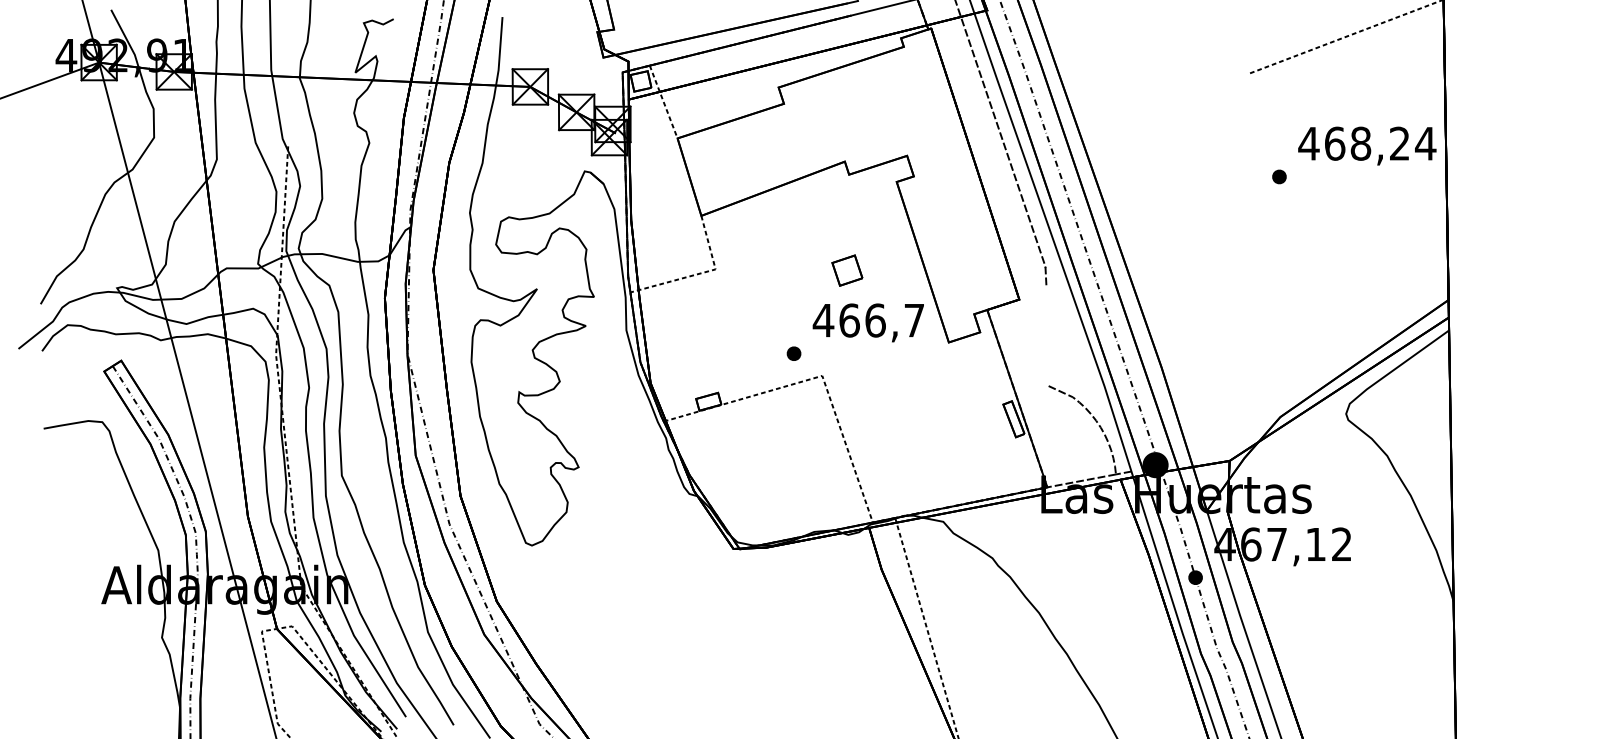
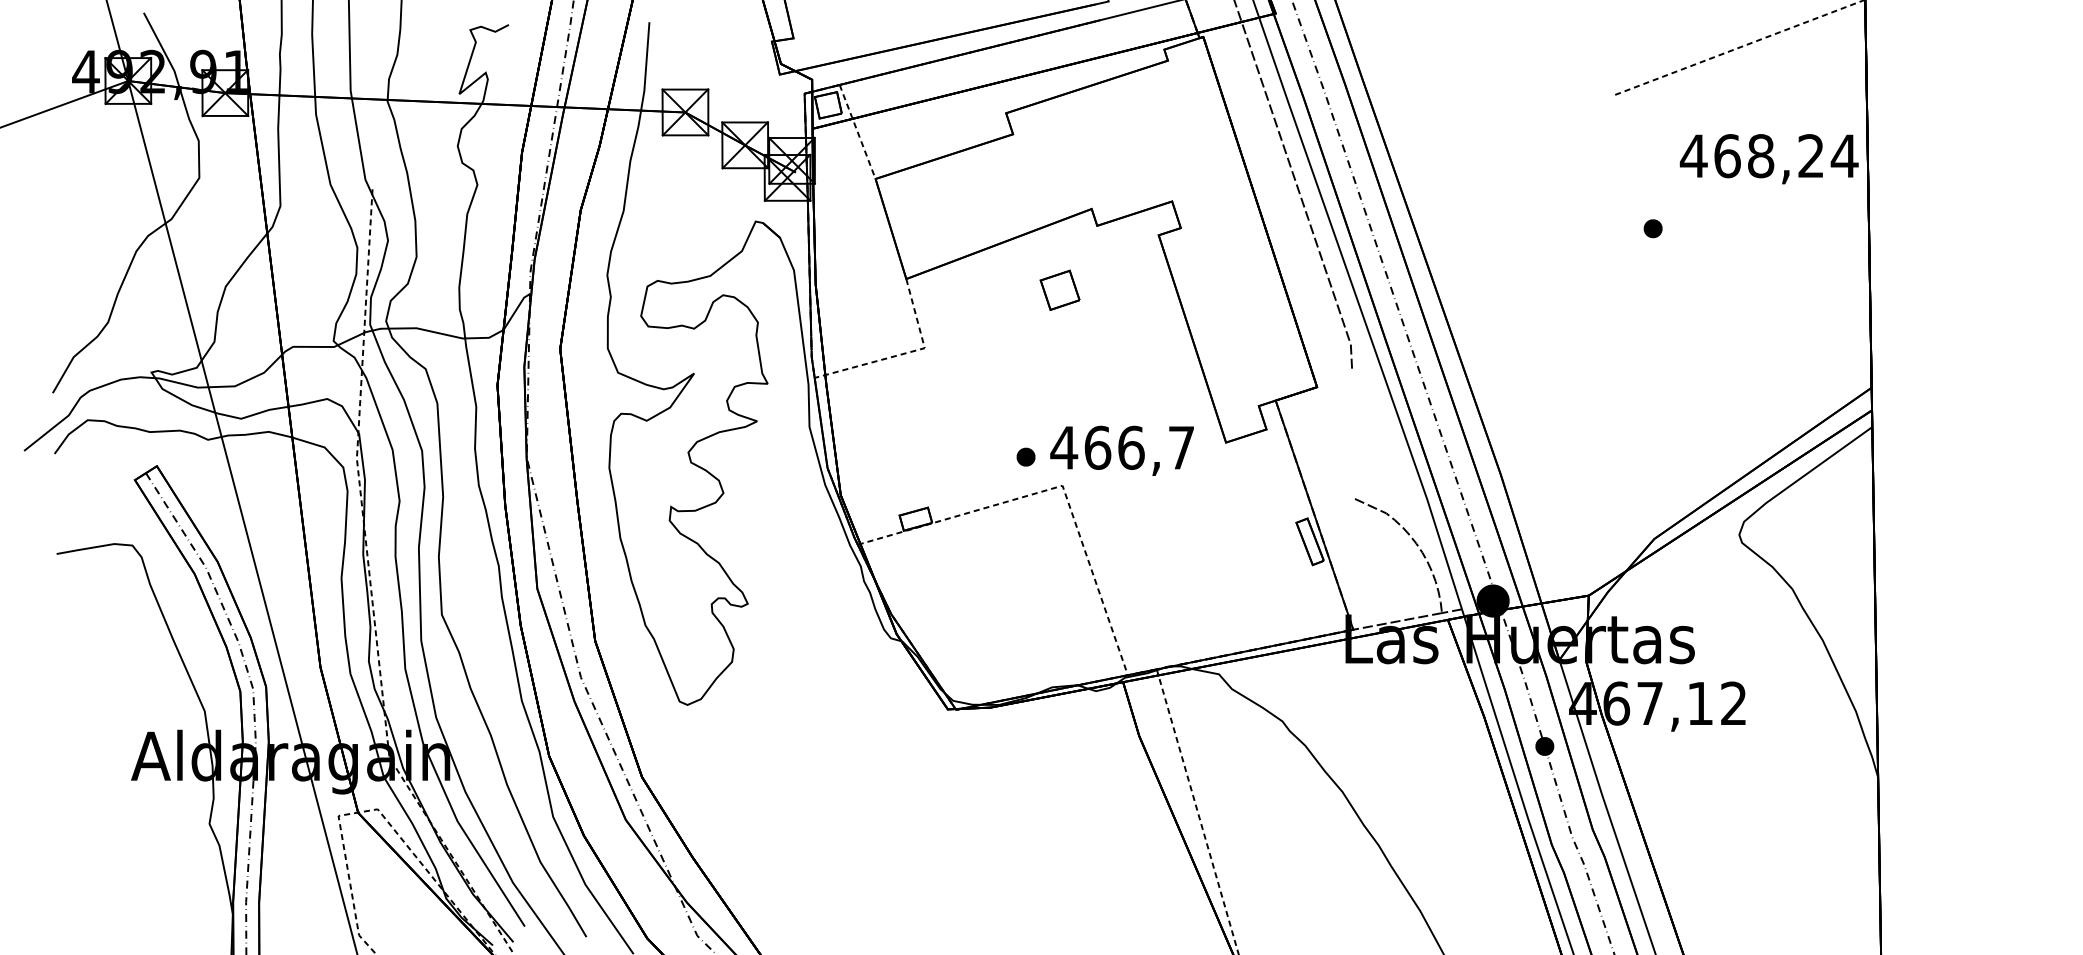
text: (1367, 145) -> (1769, 158), moved
part: (847, 270) -> (1060, 290), moved
text: (867, 322) -> (1120, 450), moved

